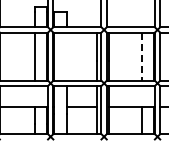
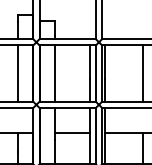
line: (66, 56) -> (54, 73), added
line: (141, 57) -> (142, 74), dashed -> solid

